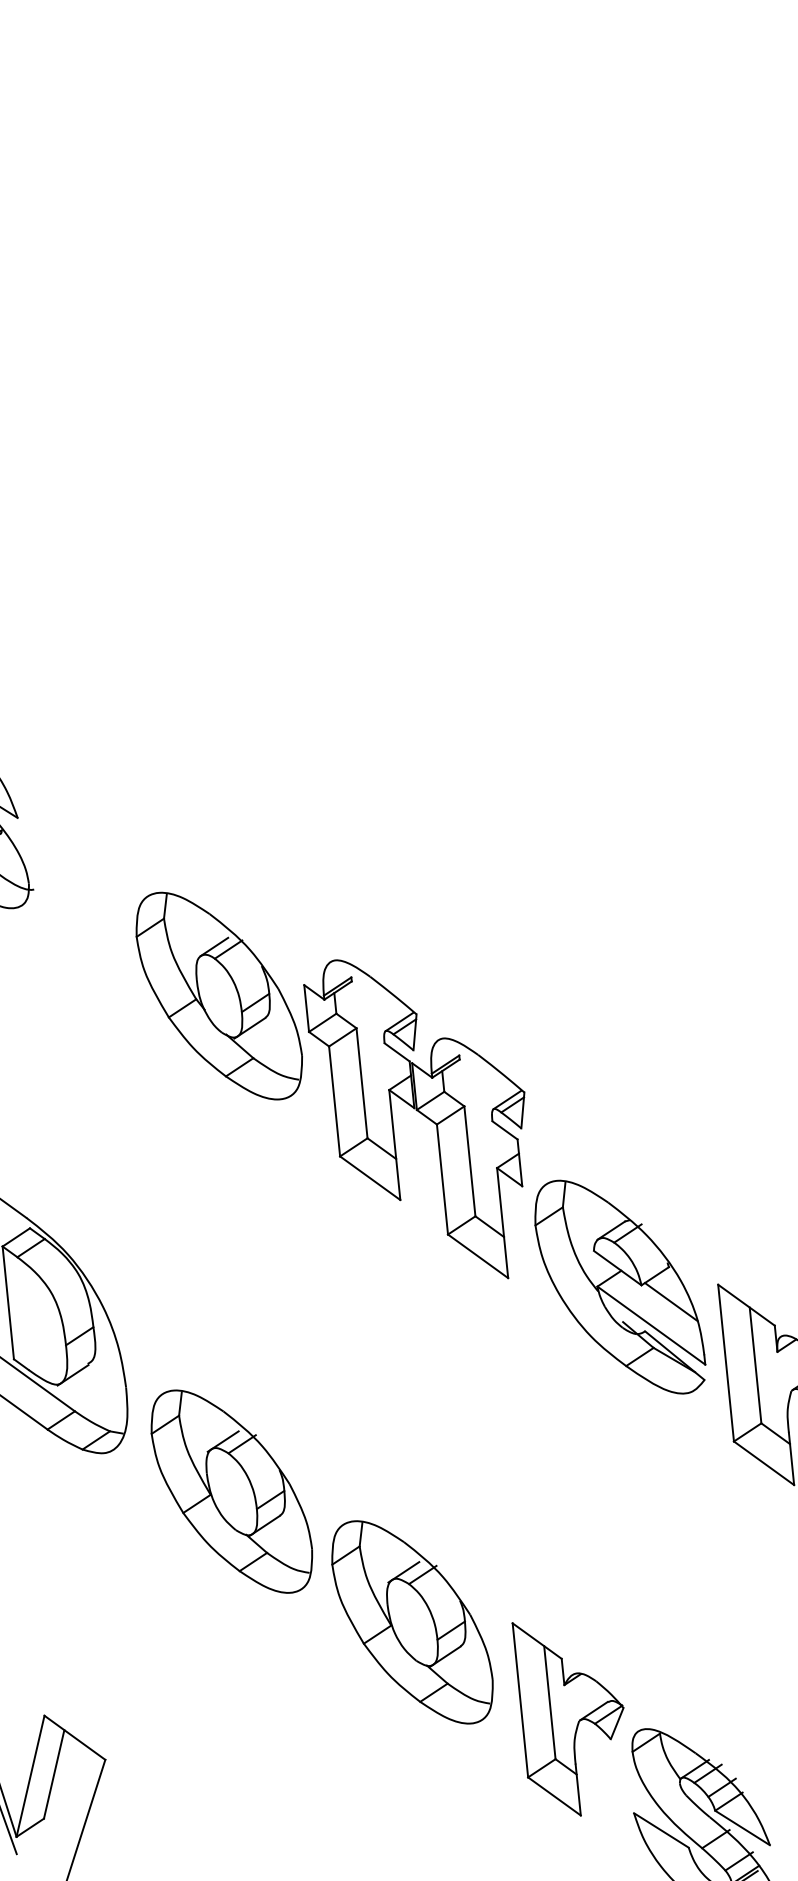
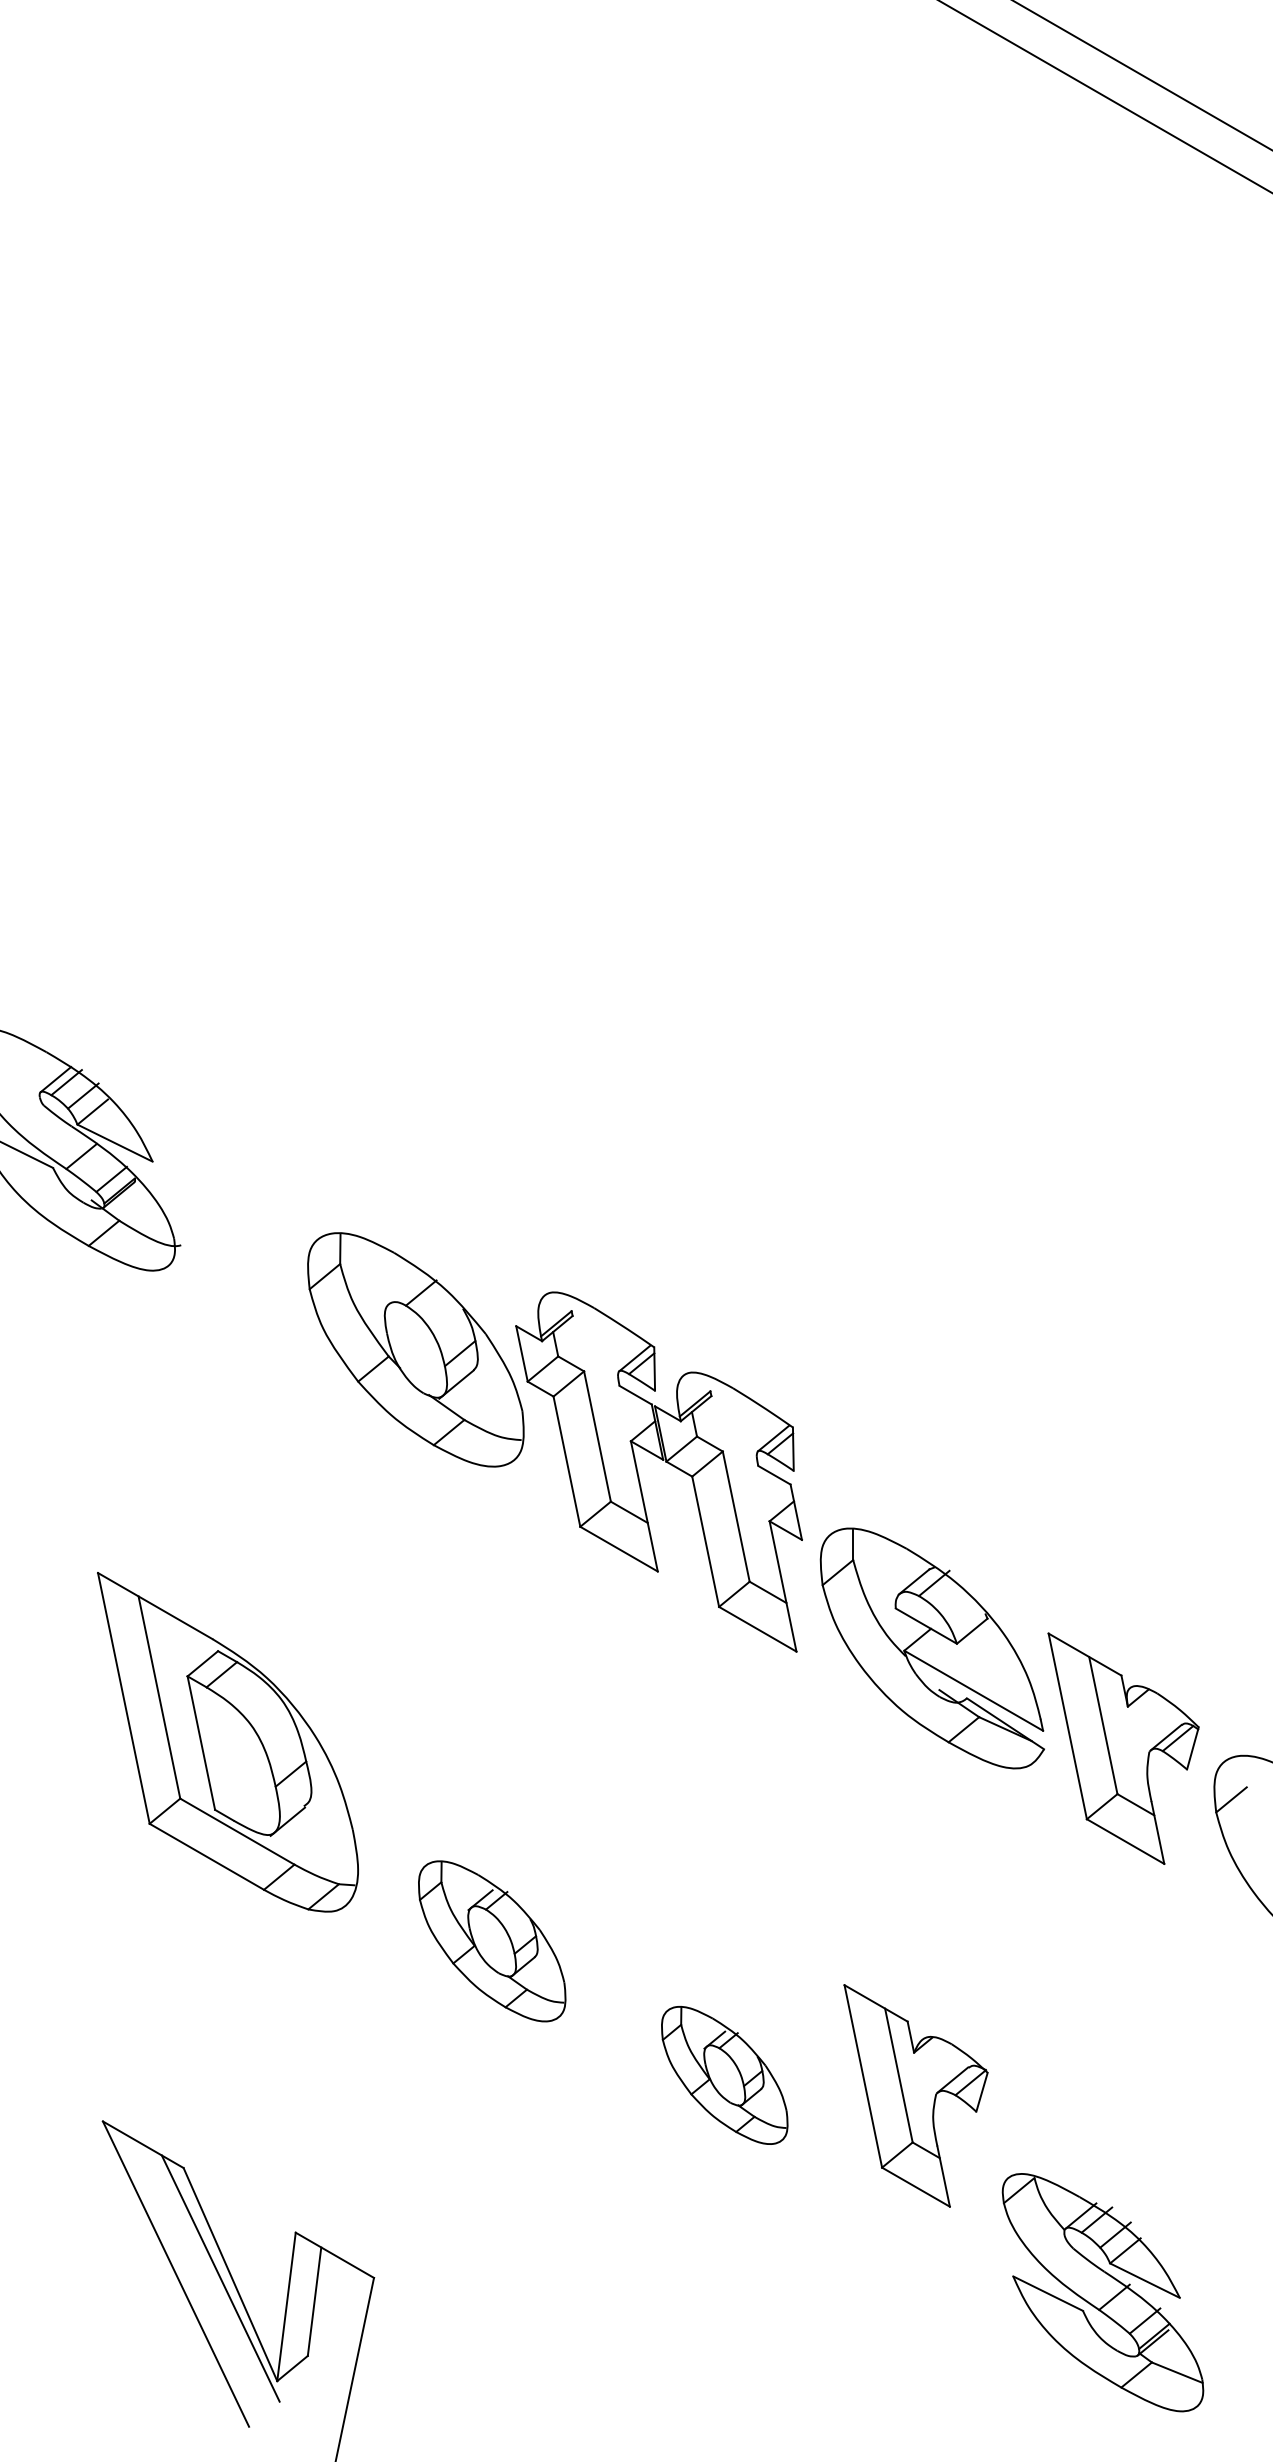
line: (214, 946) -> (403, 1291), removed
line: (671, 1301) -> (994, 1659), removed
part: (231, 1491) -> (491, 1941), size x0.7
part: (412, 1622) -> (724, 2075), size x0.6
part: (561, 1720) -> (915, 2095), moved

